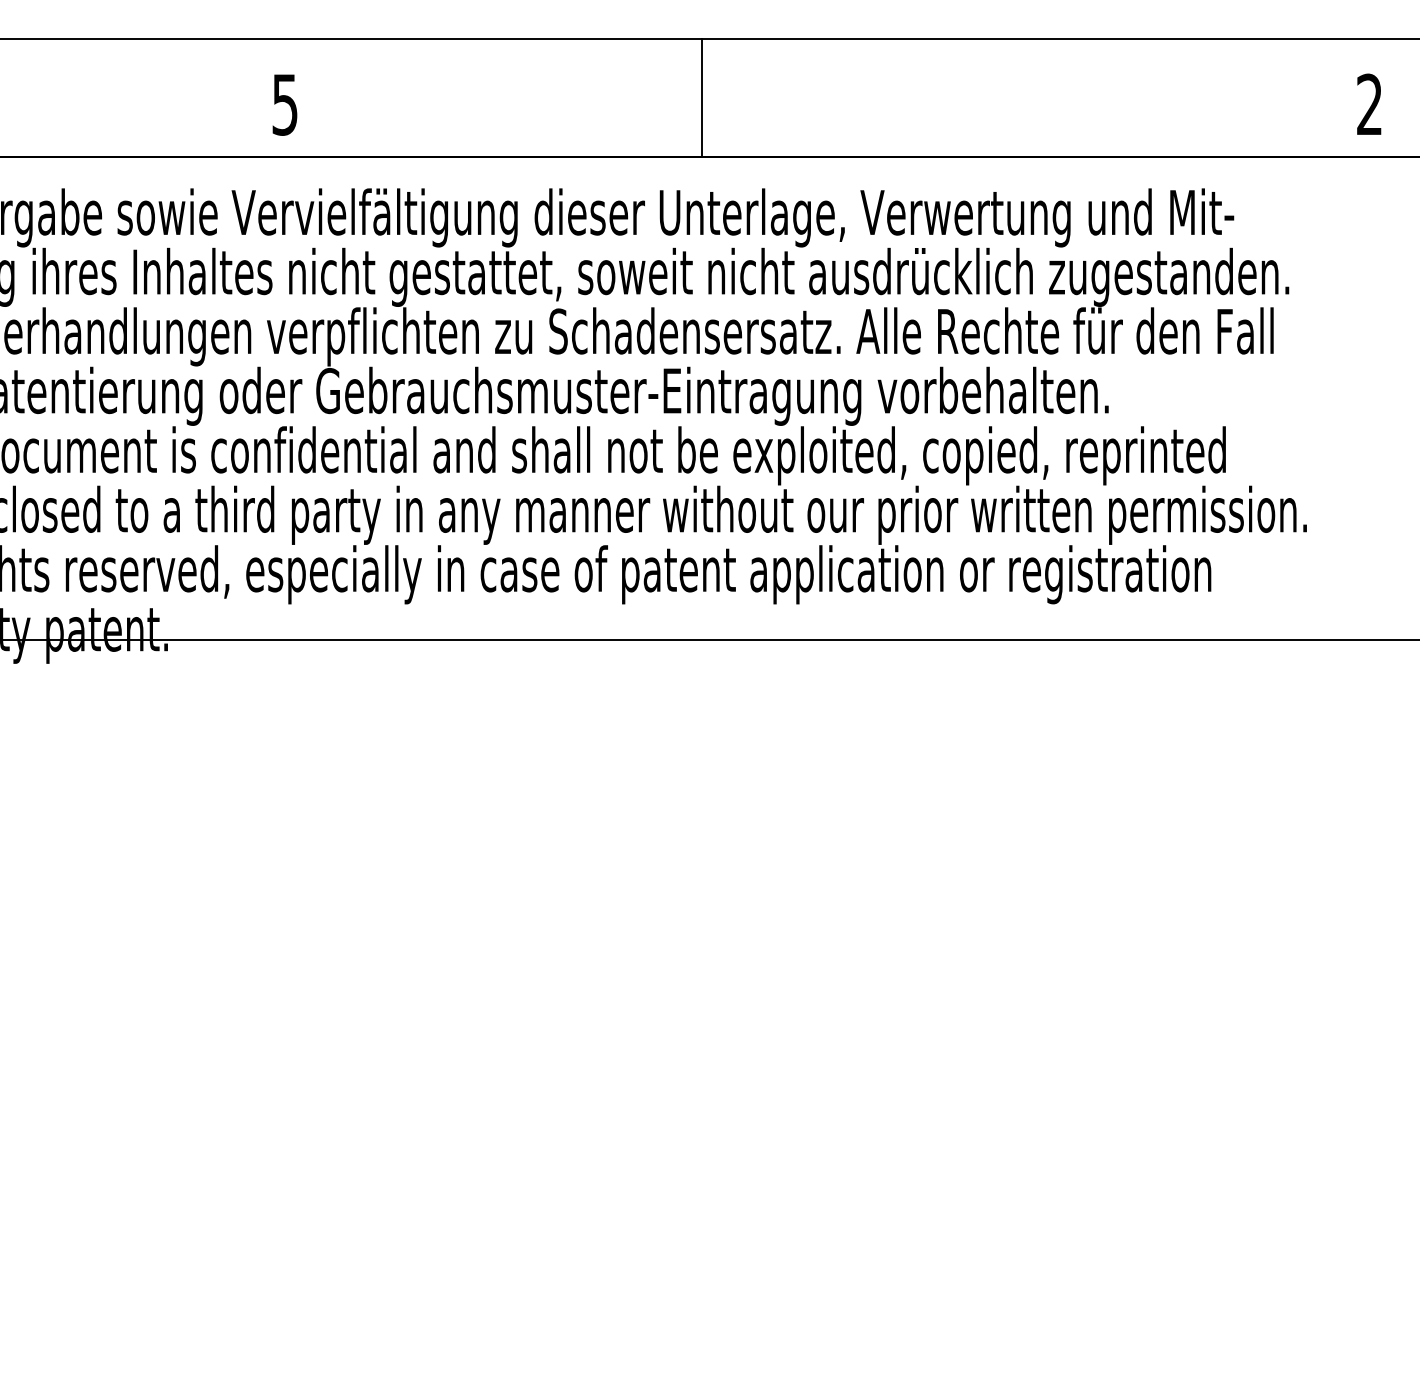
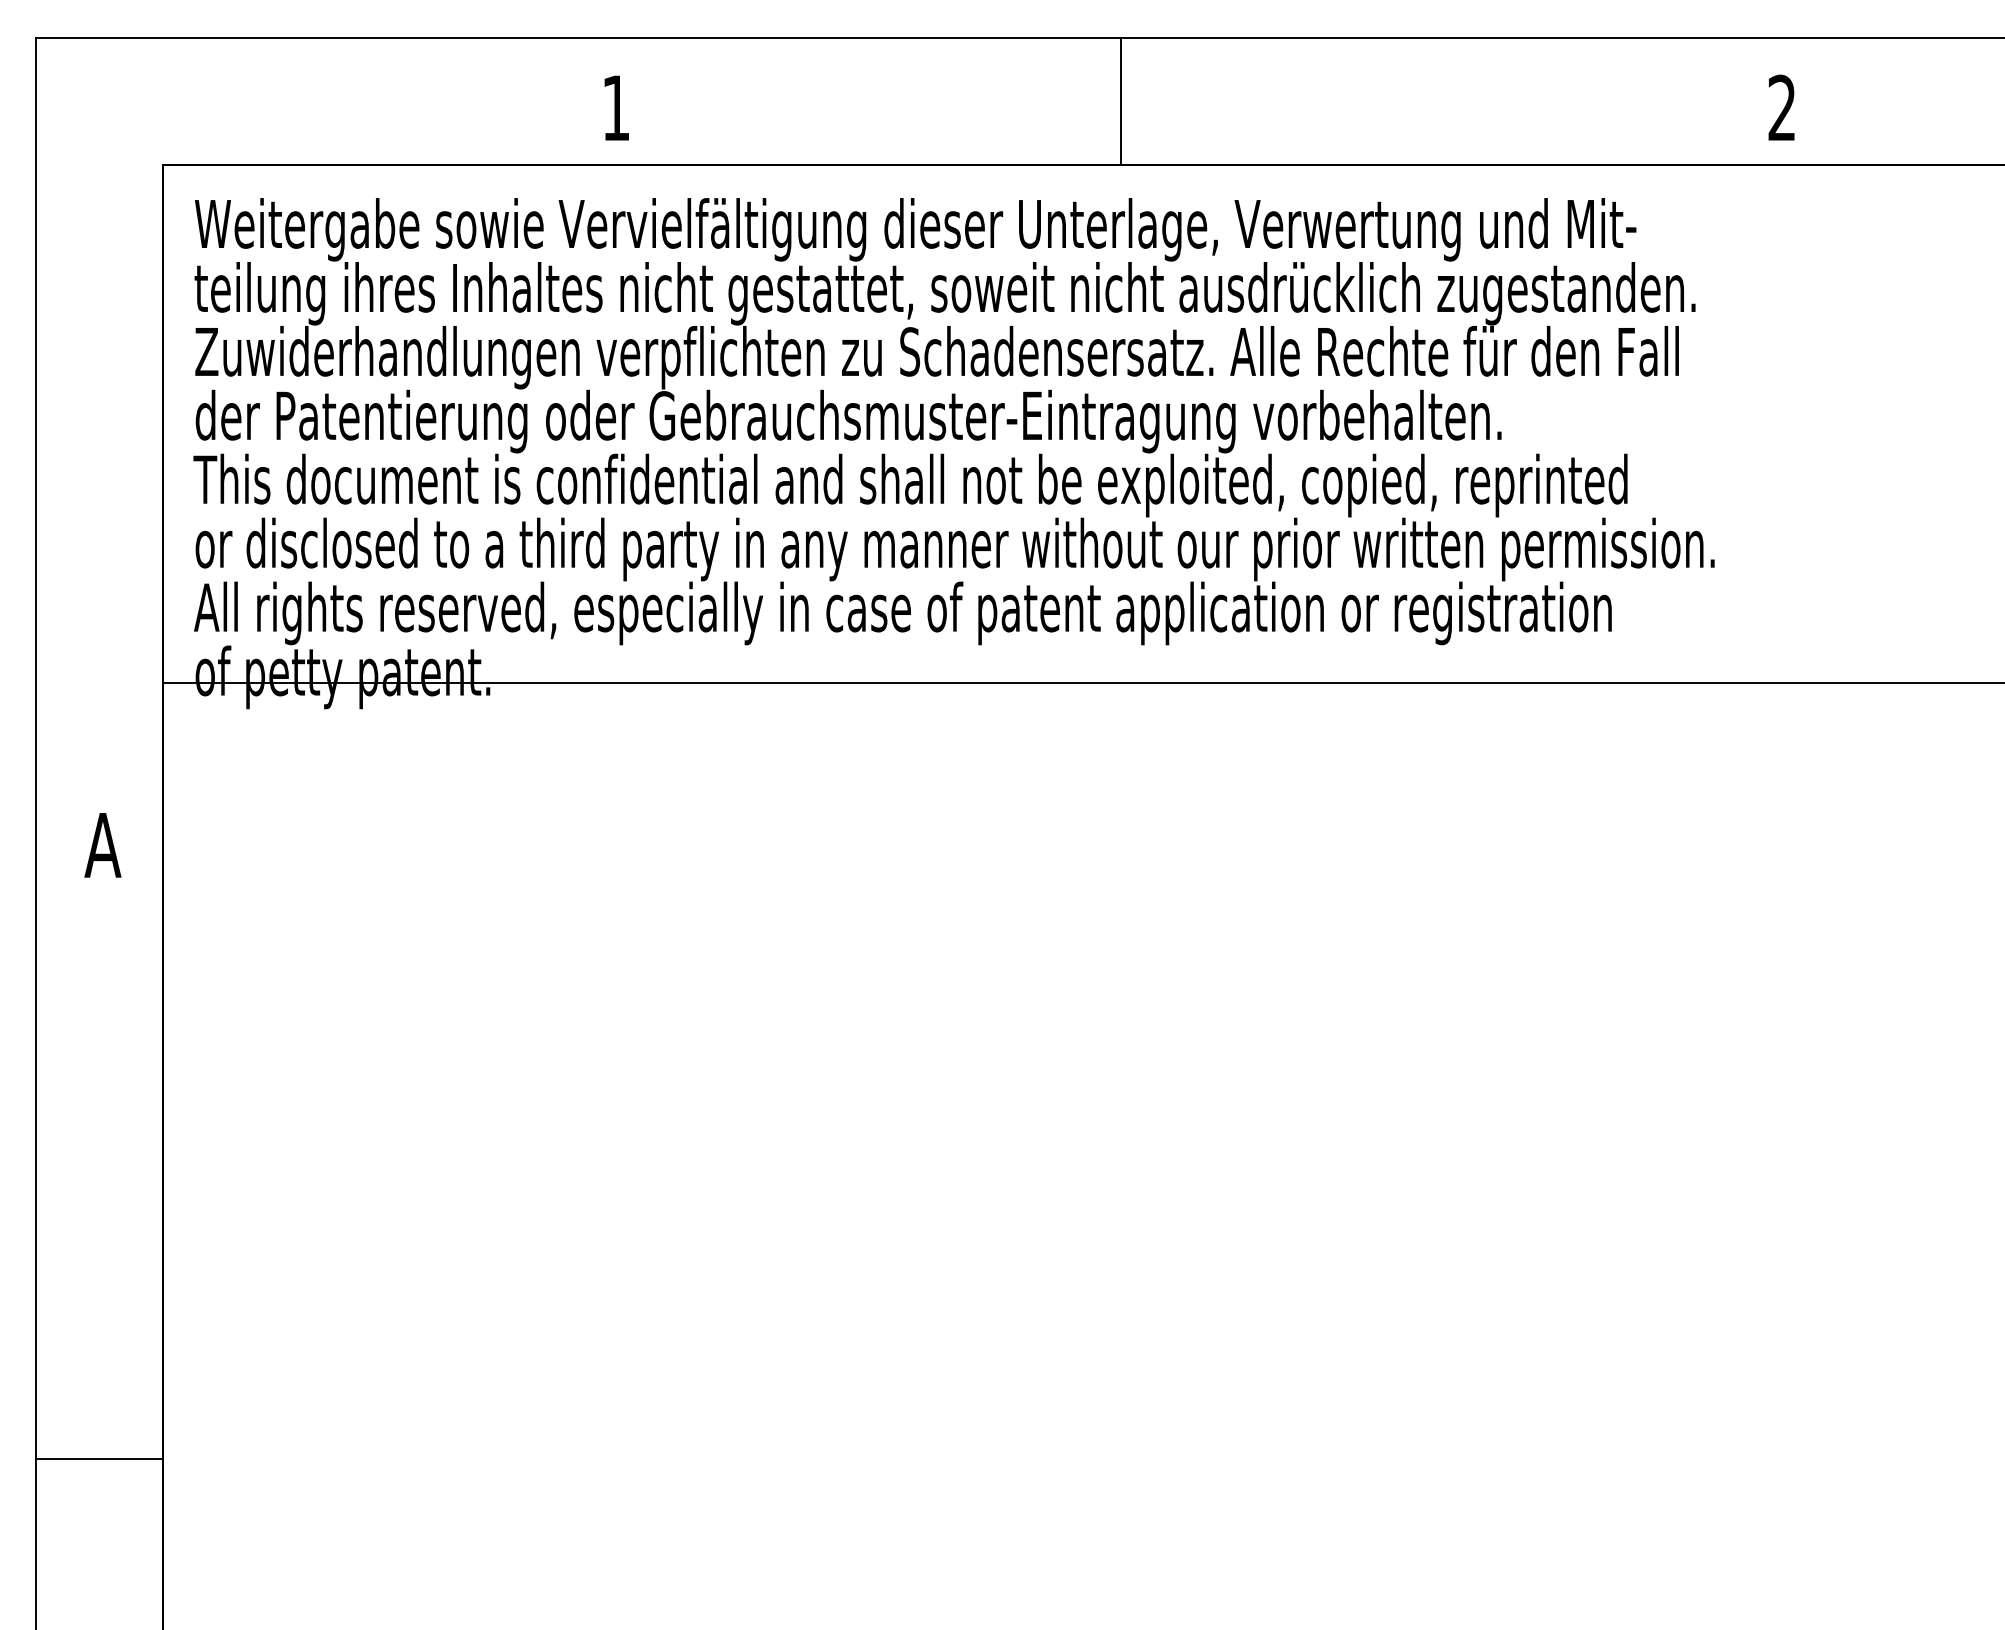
line: (702, 97) -> (1120, 100), moved
text: (284, 105) -> (615, 108), 5 -> 1

